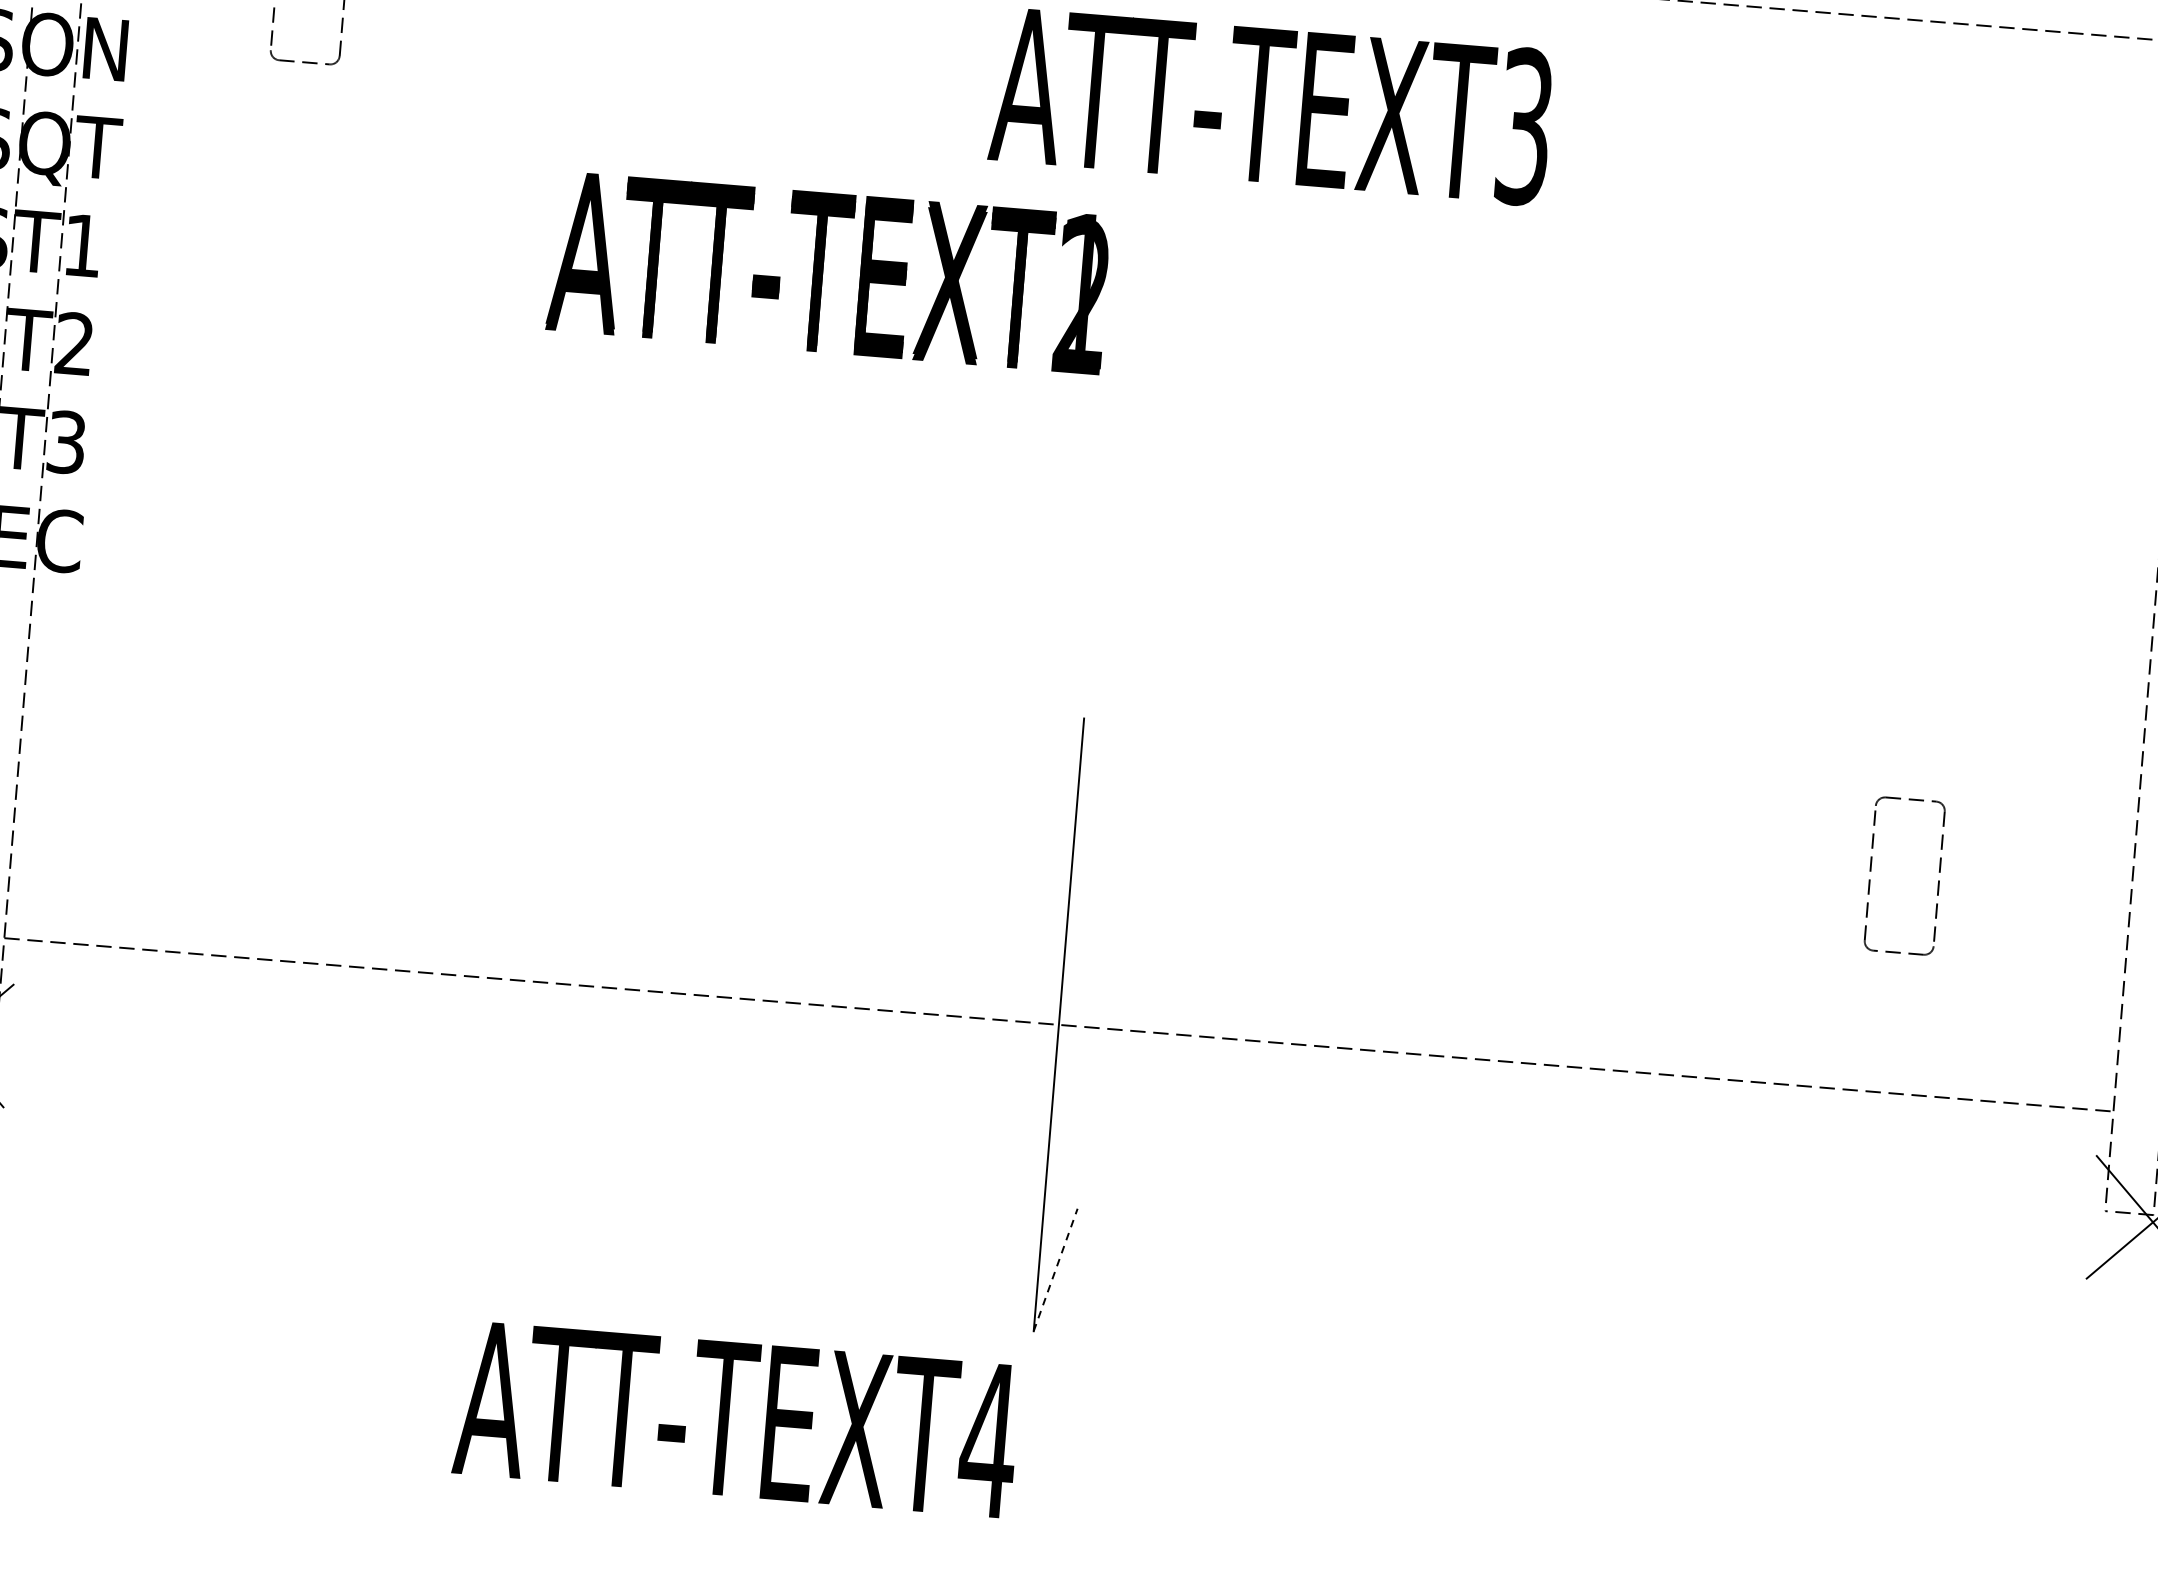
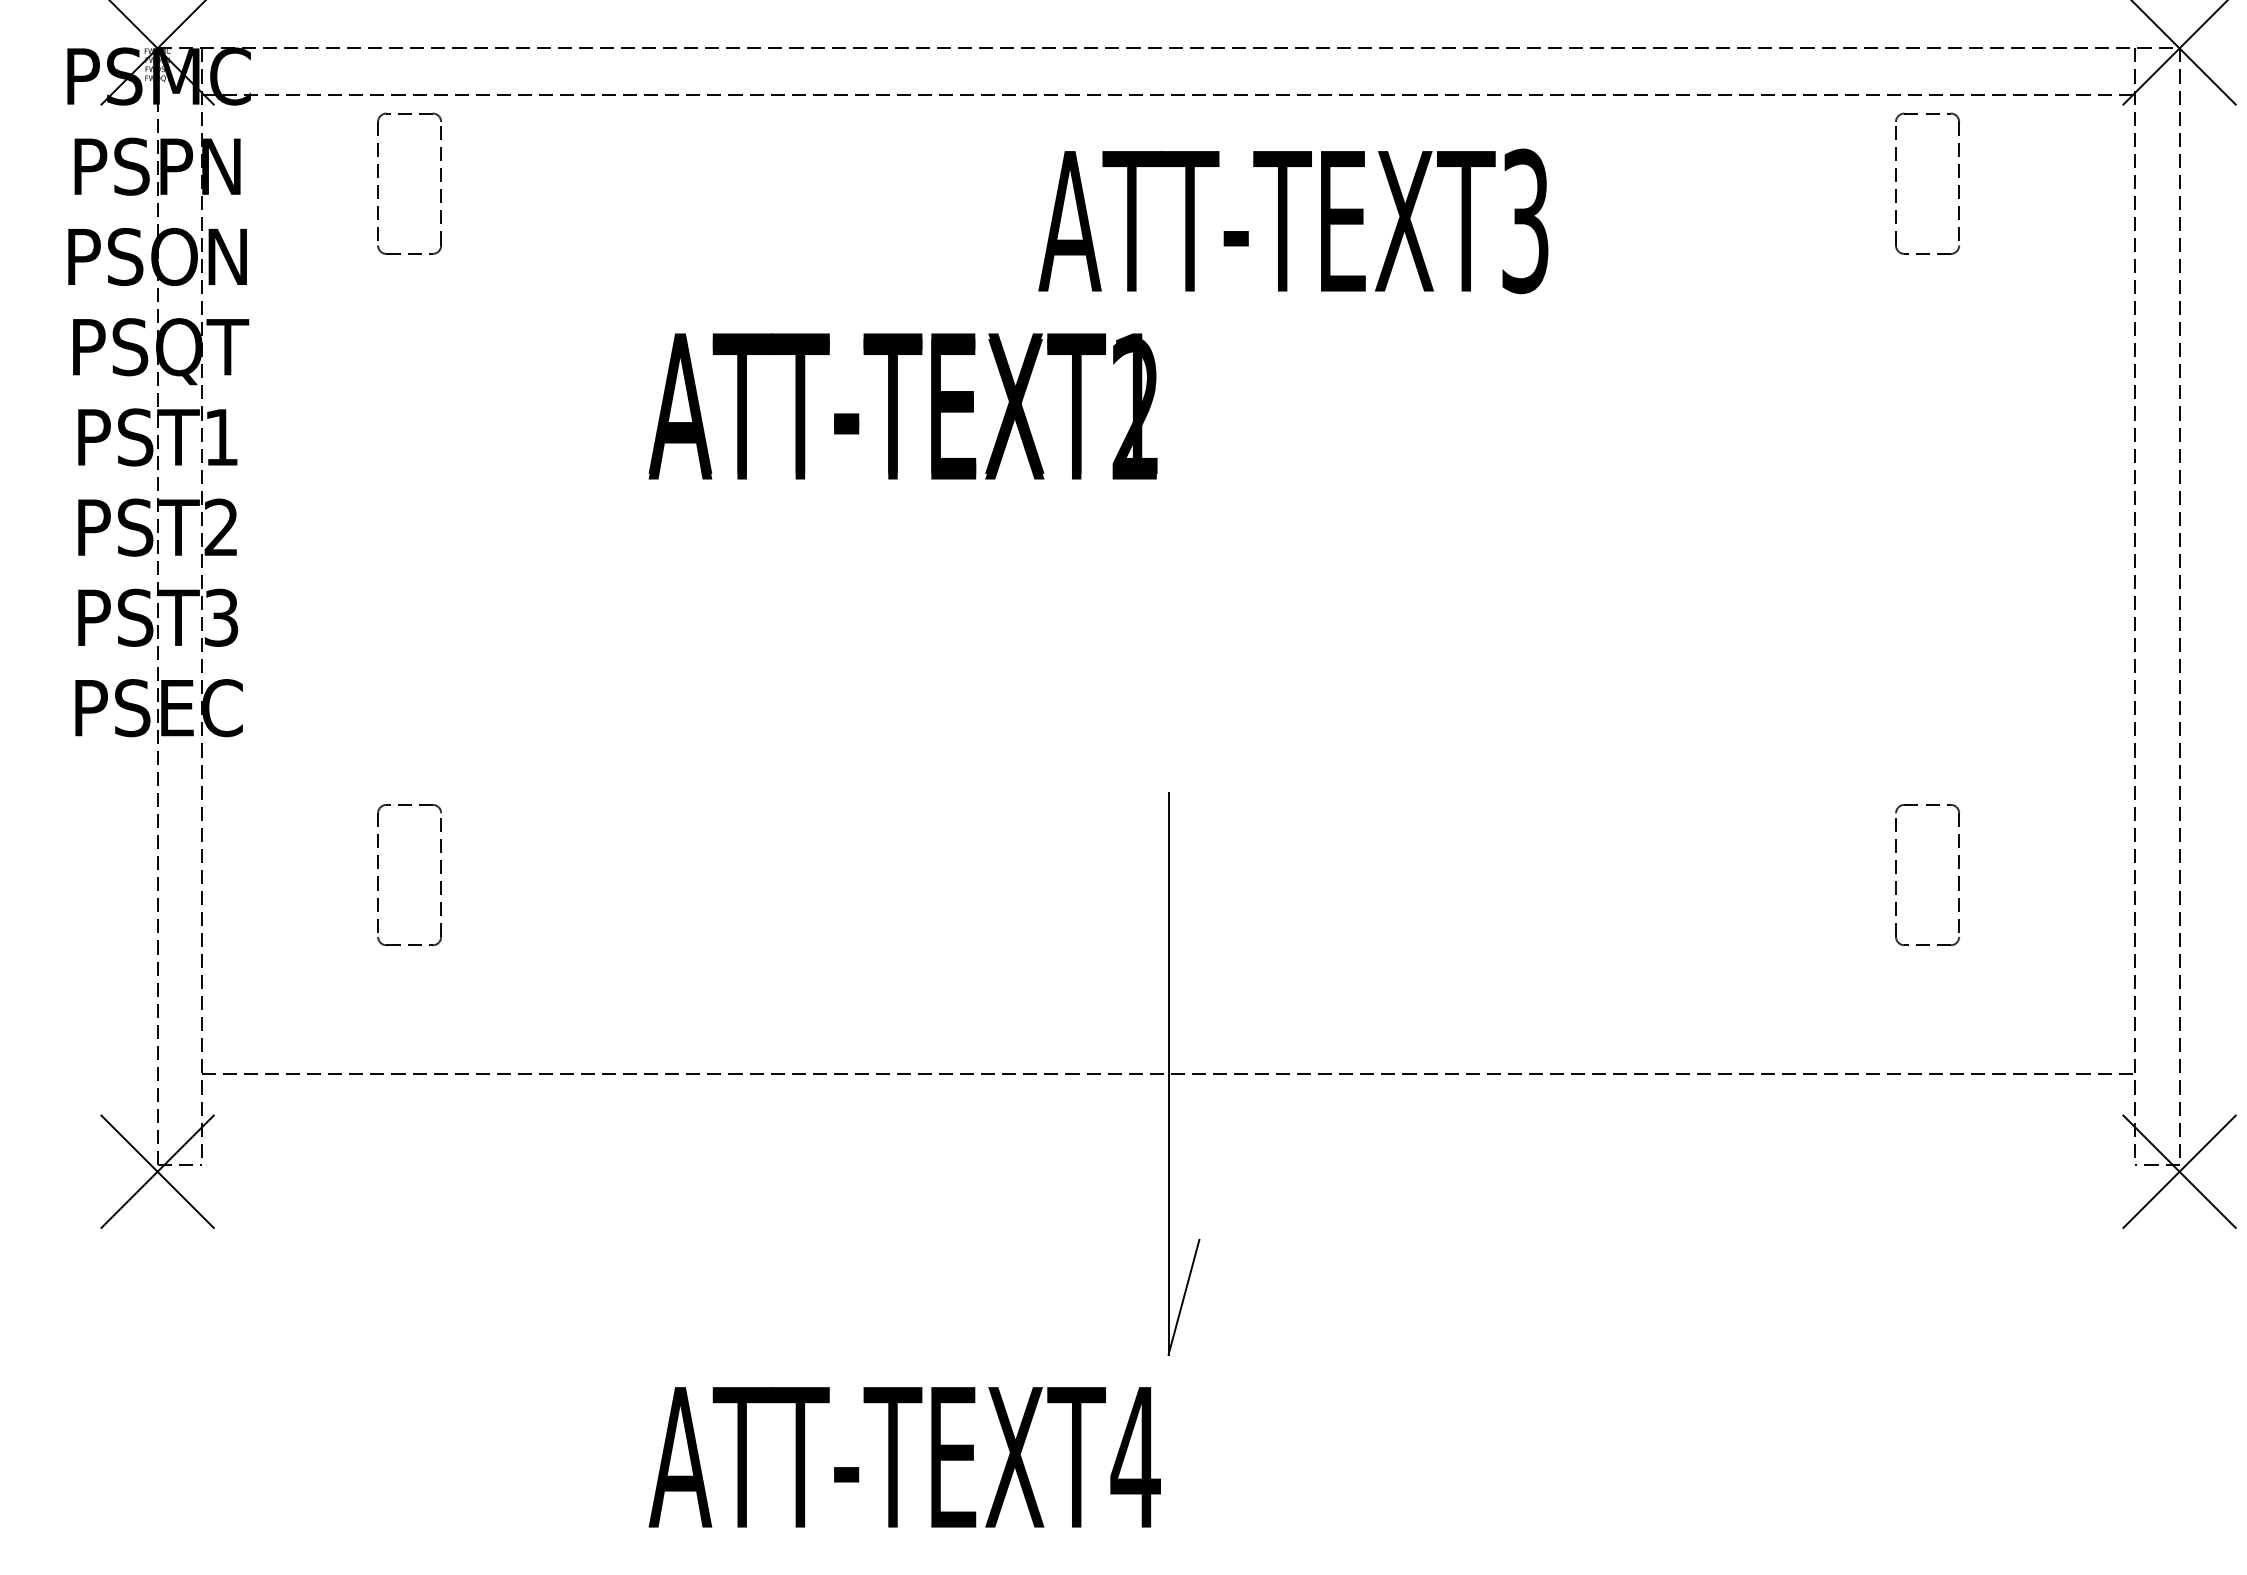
part: (1933, 116) -> (1896, 181), added
part: (214, 738) -> (378, 876), added
line: (1056, 1269) -> (1184, 1296), dashed -> solid

